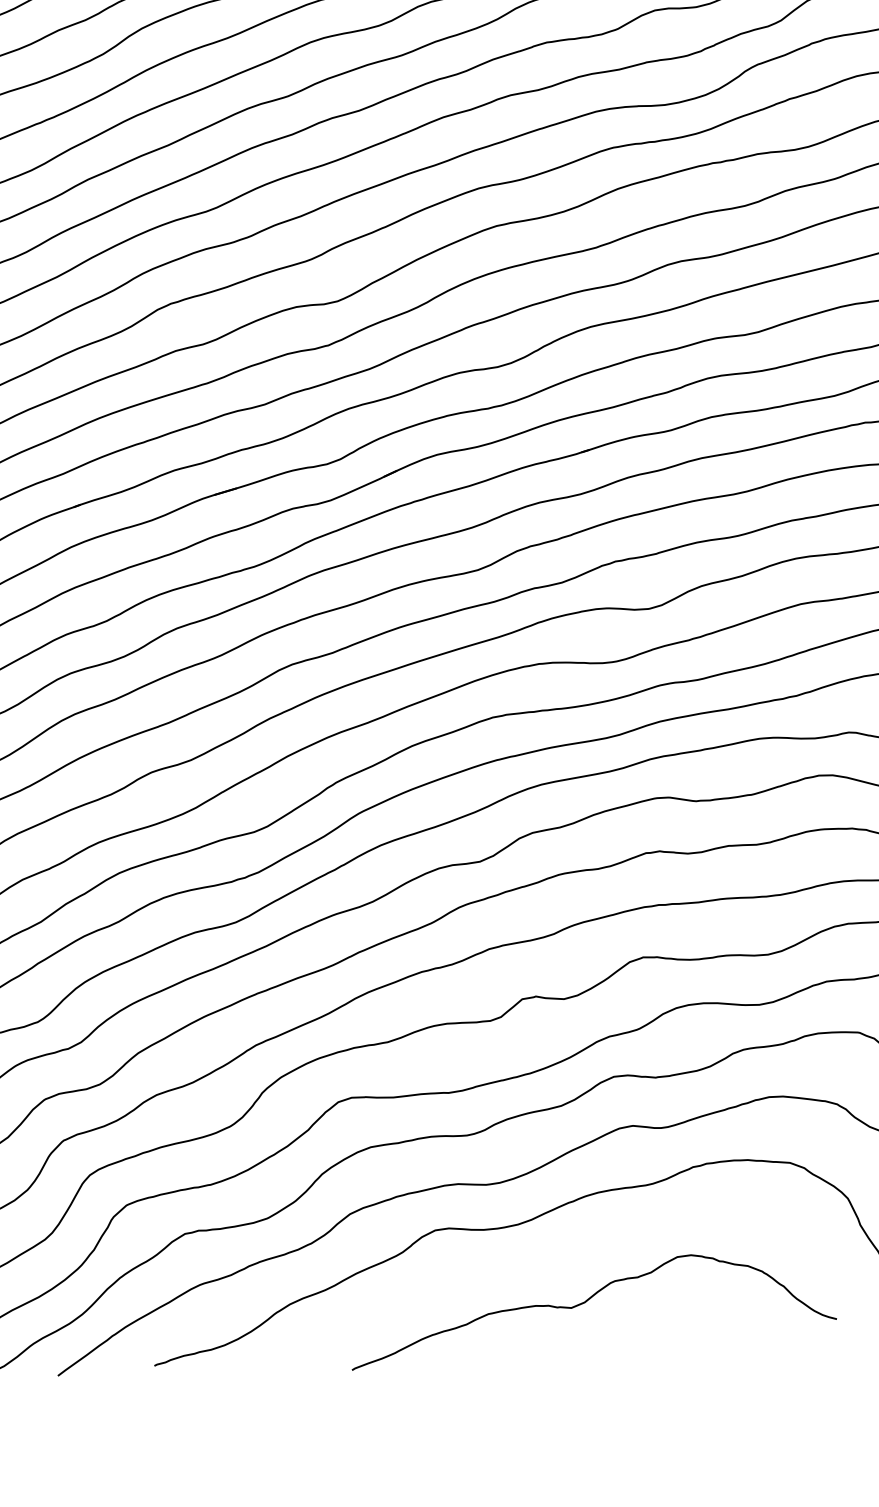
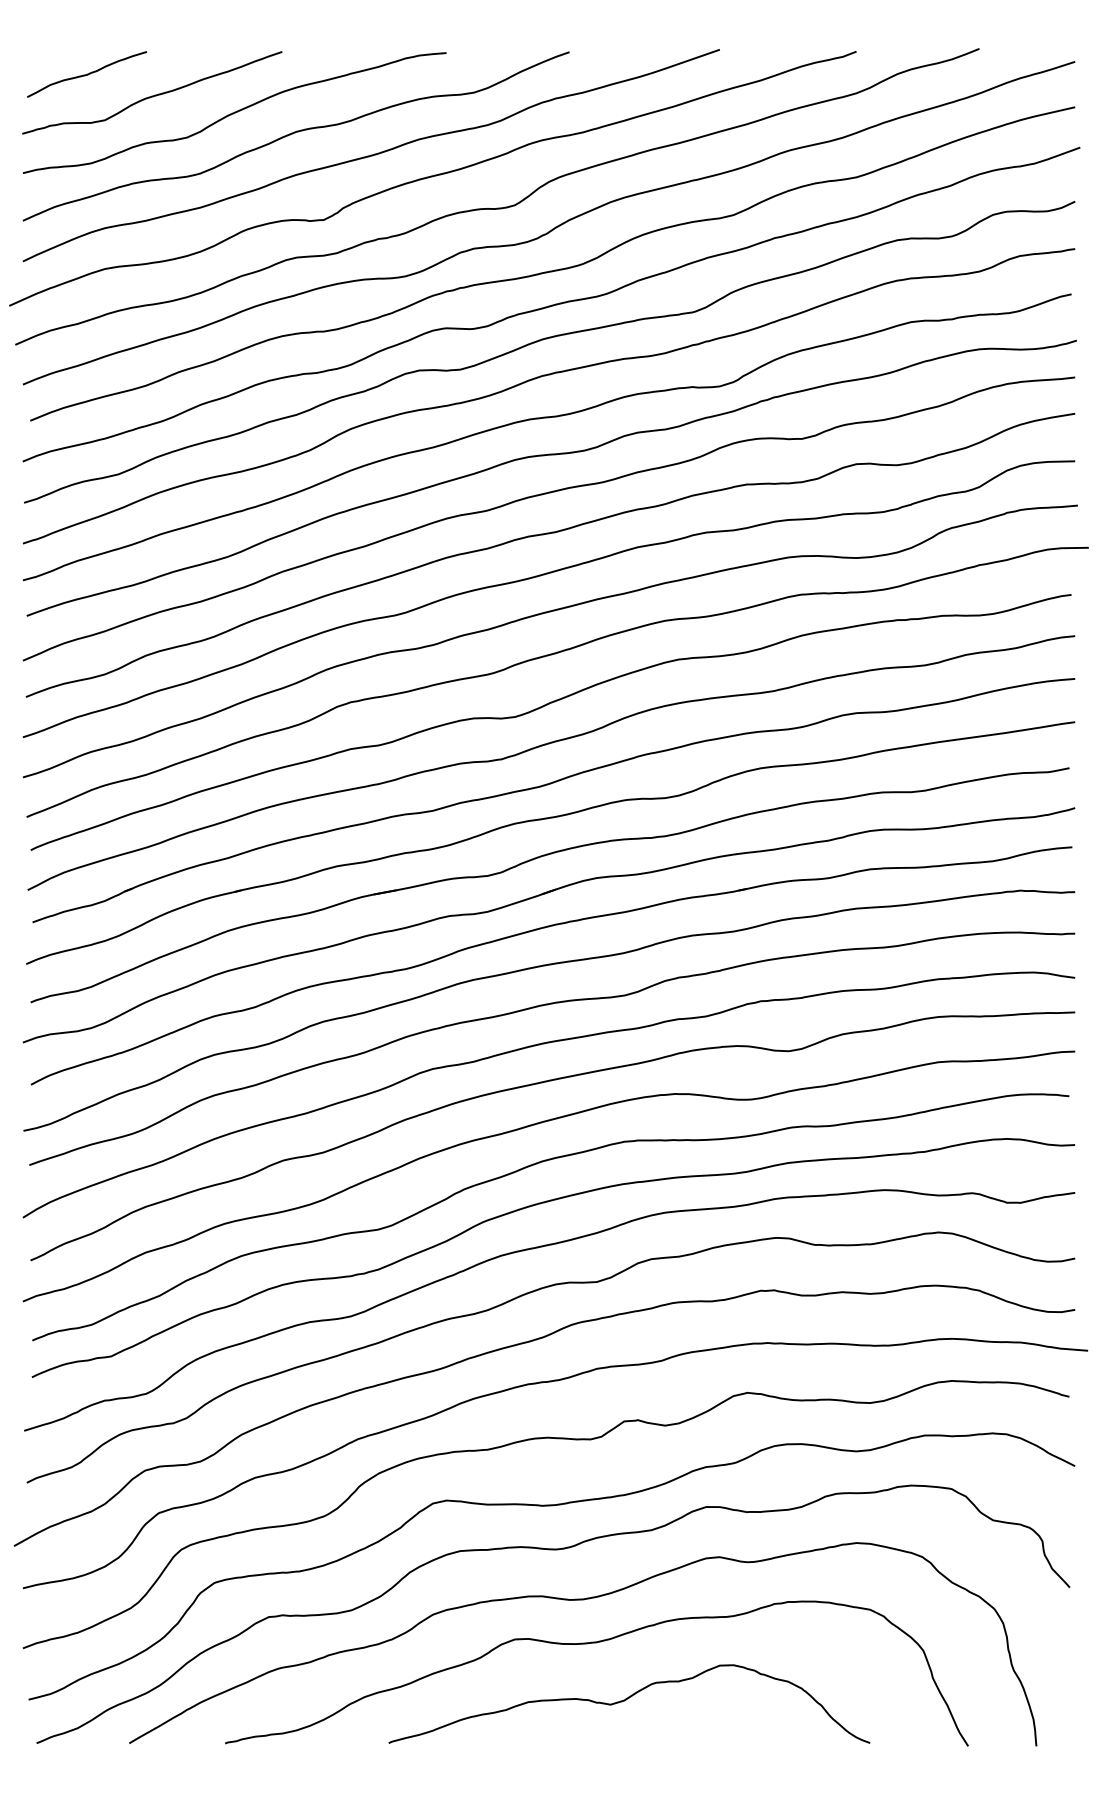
curve: (587, 1302) -> (626, 1700), moved

